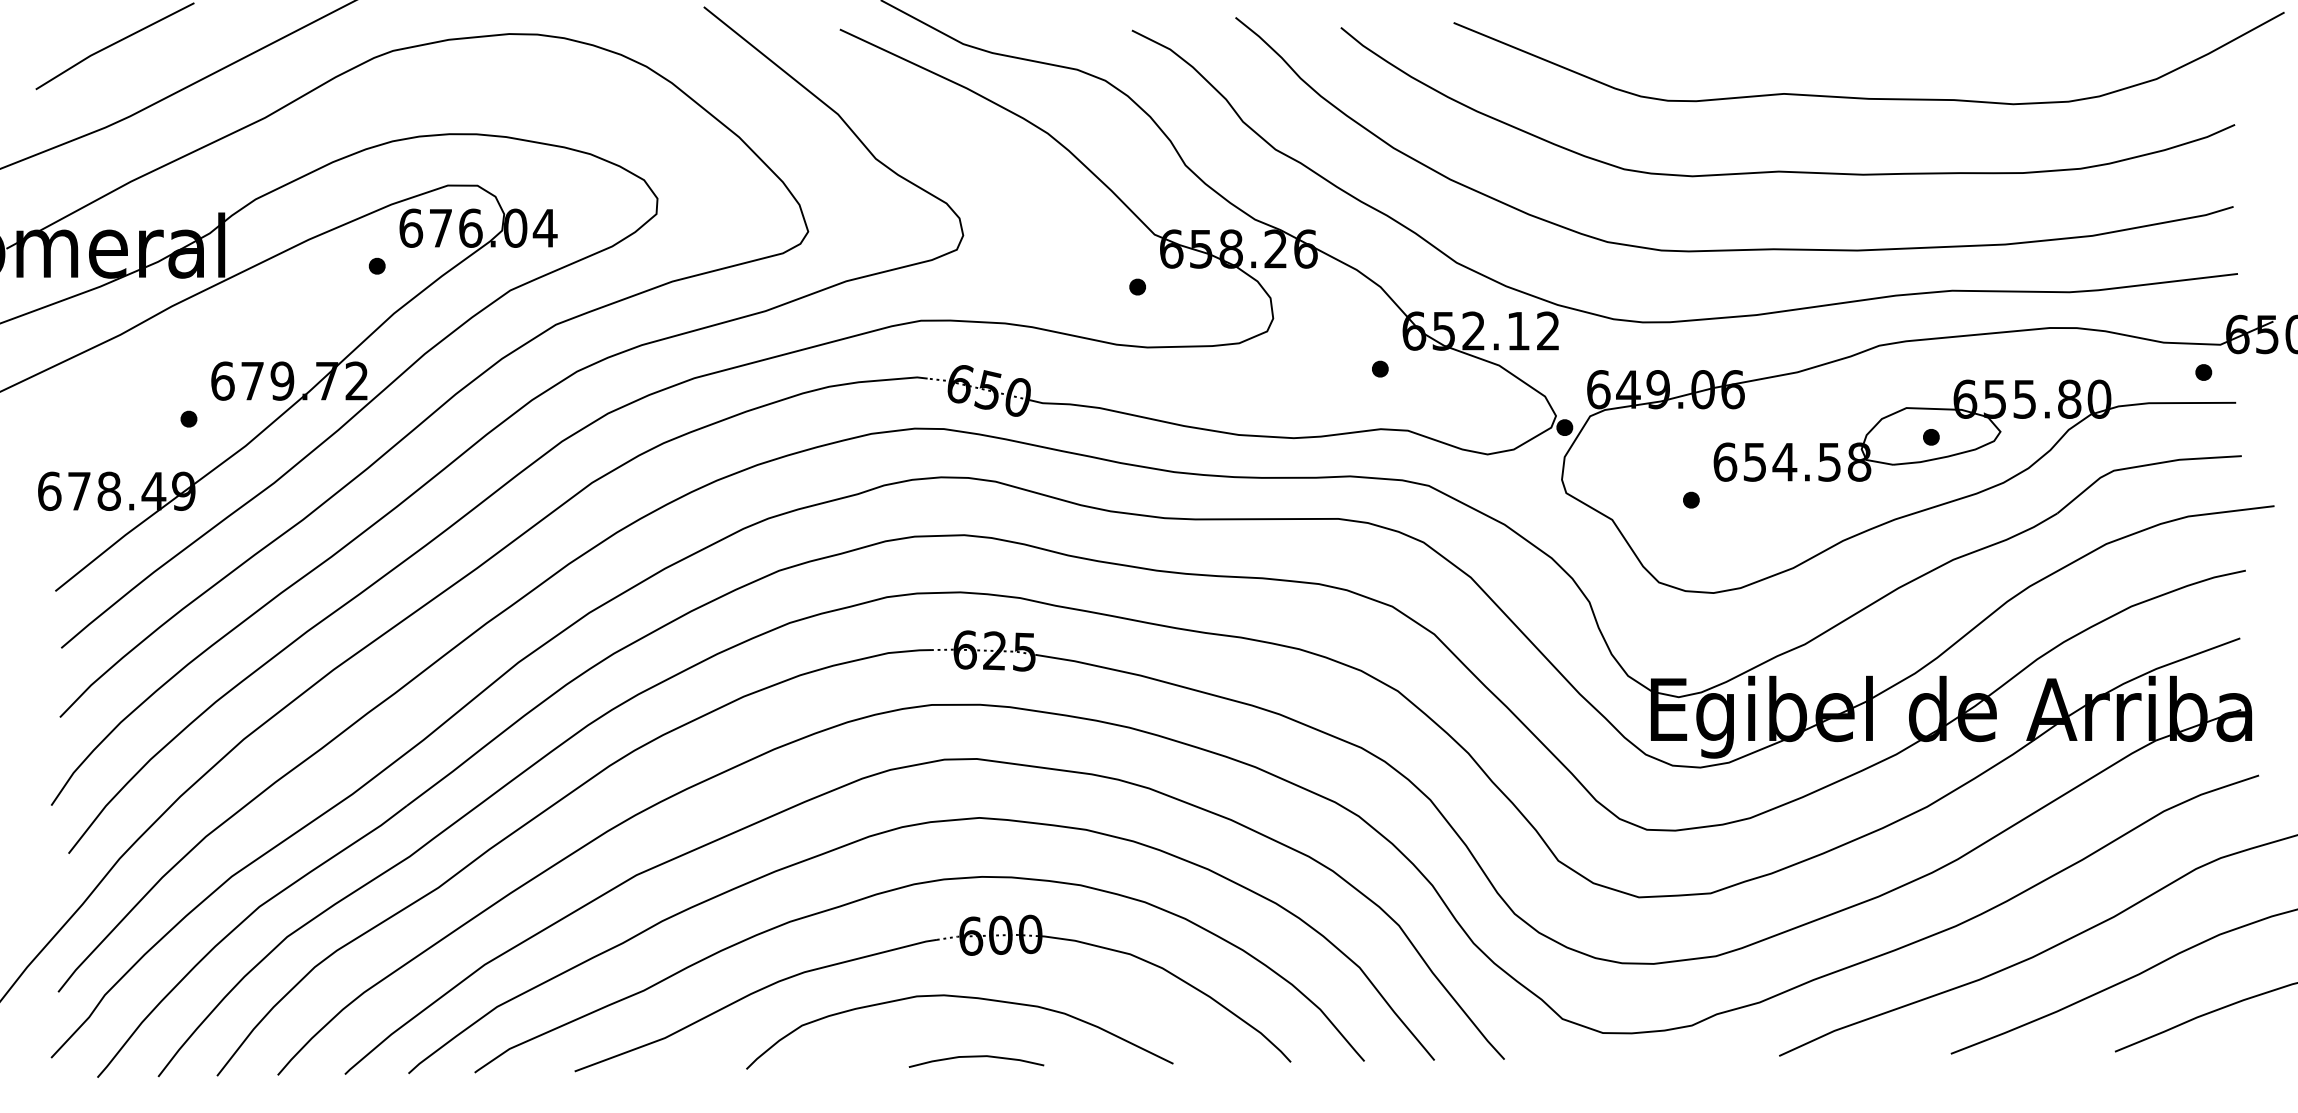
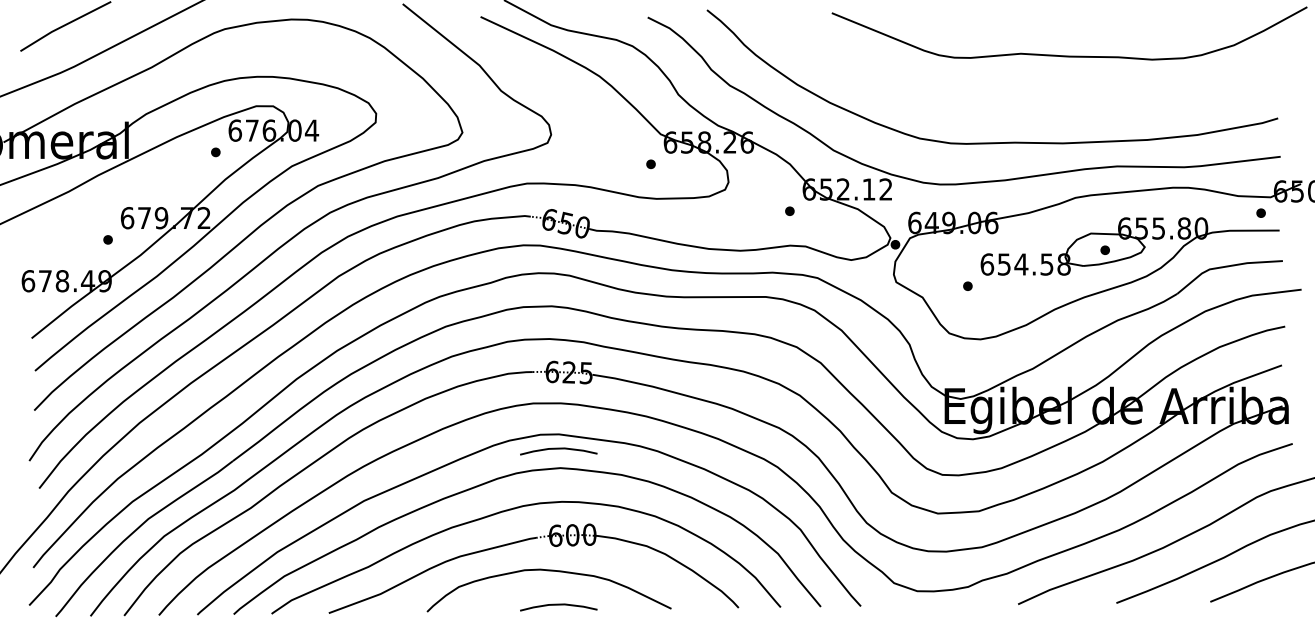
curve: (1788, 170) -> (1023, 97), removed
curve: (976, 785) -> (558, 449), added

